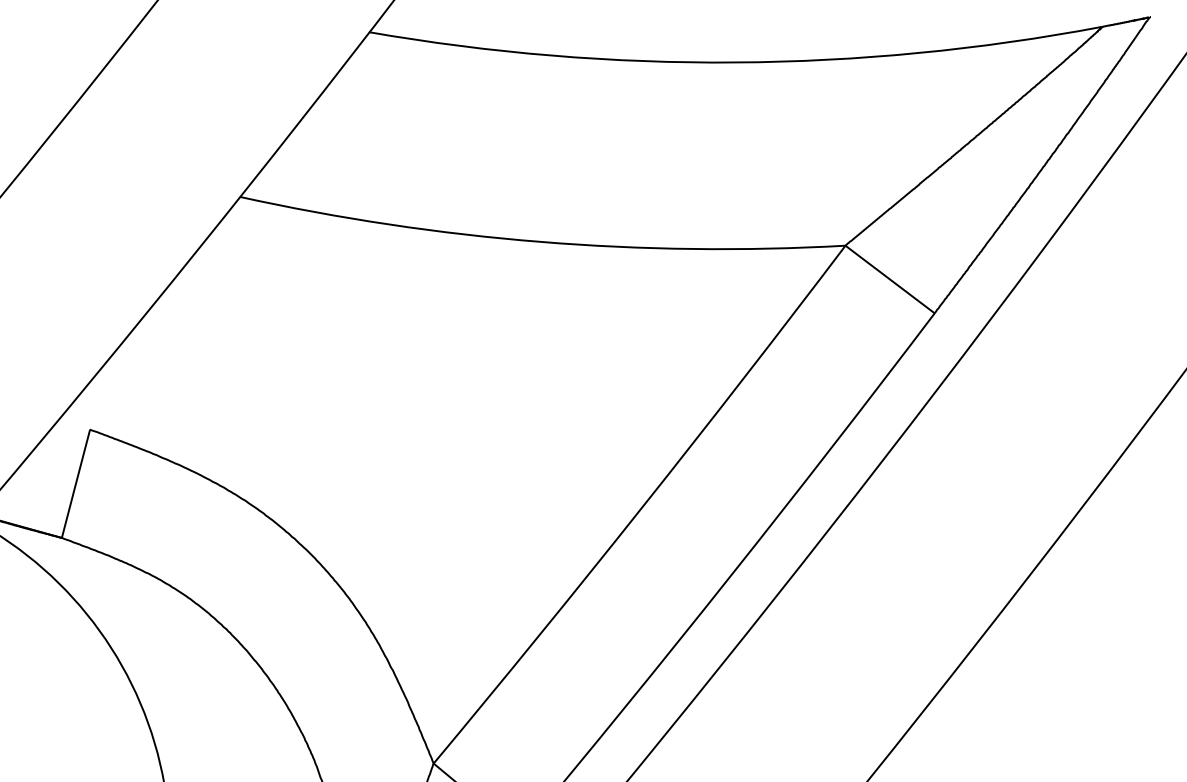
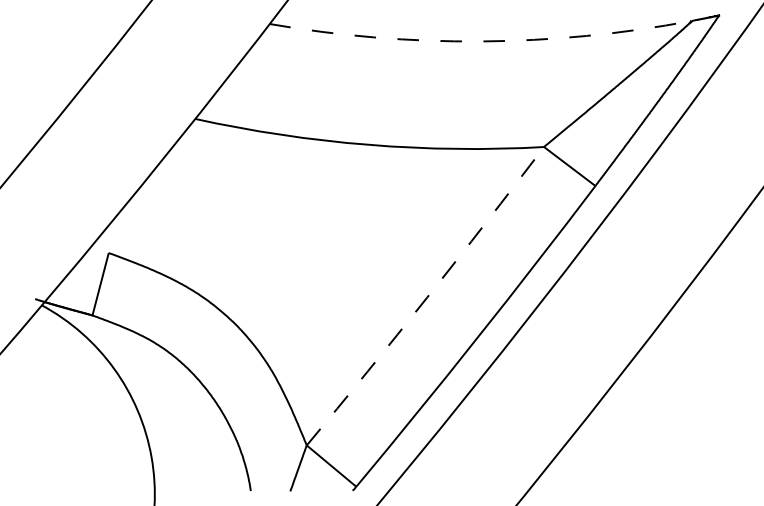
arc: (735, 62) -> (480, 41), solid -> dashed
arc: (643, 506) -> (427, 297), solid -> dashed

